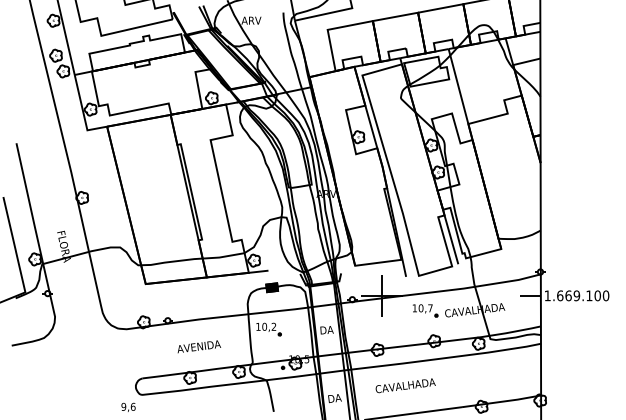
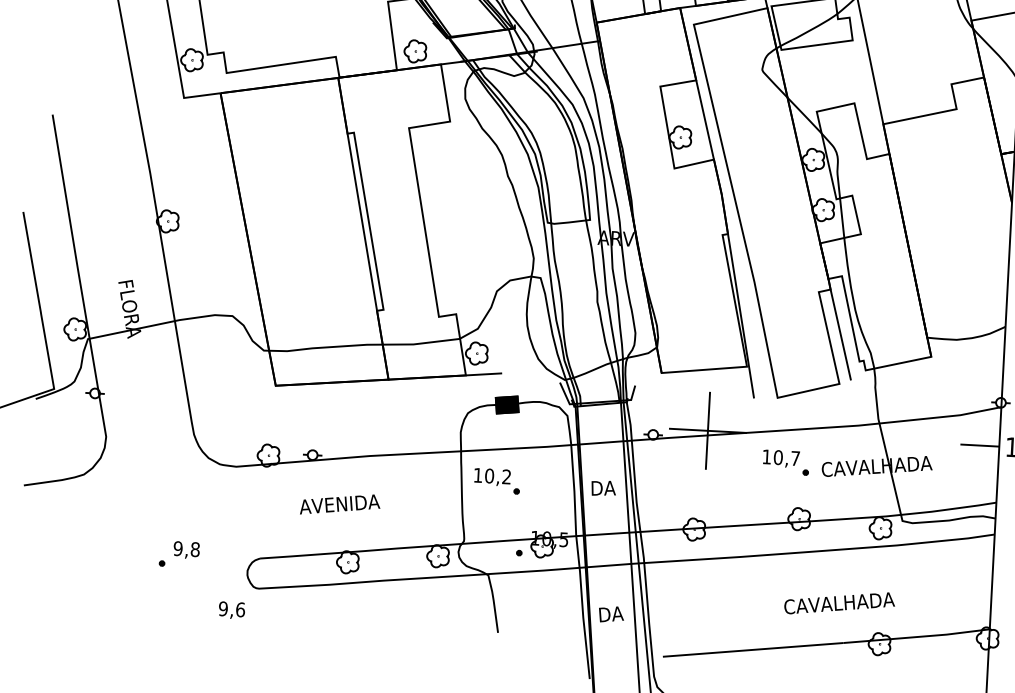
text: (199, 346) -> (340, 504), moved
part: (98, 378) -> (179, 554), added
text: (405, 385) -> (839, 602), moved

